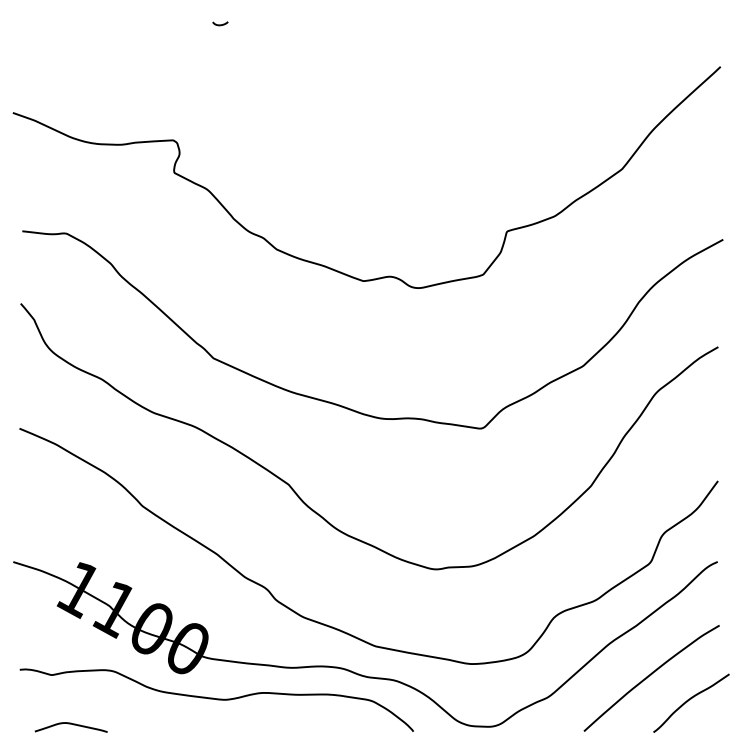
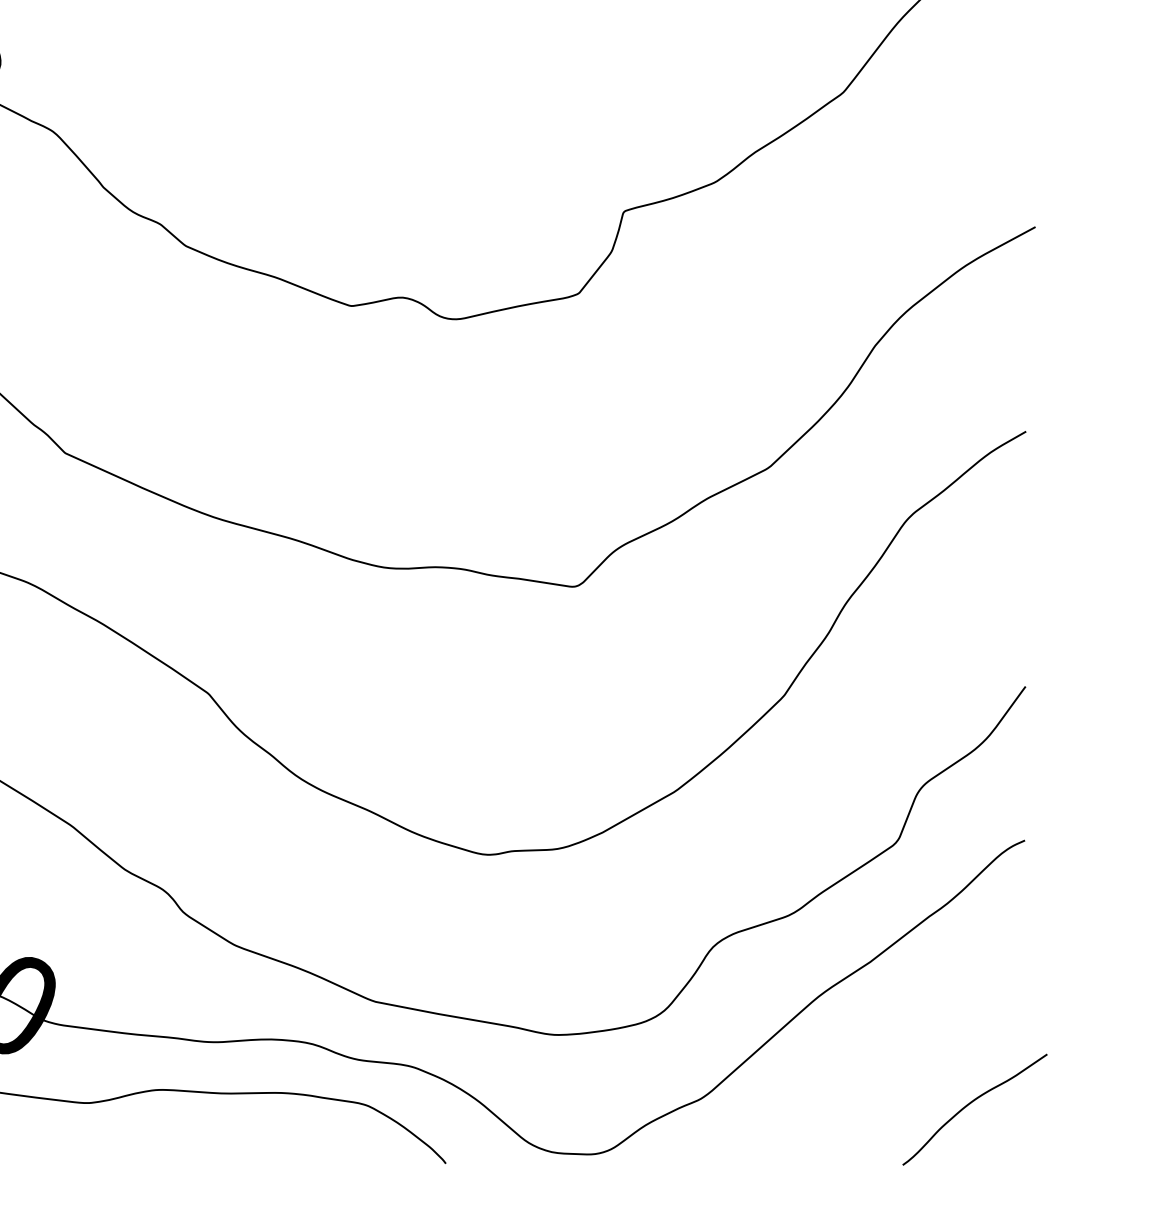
curve: (649, 676) -> (895, 1058), removed

